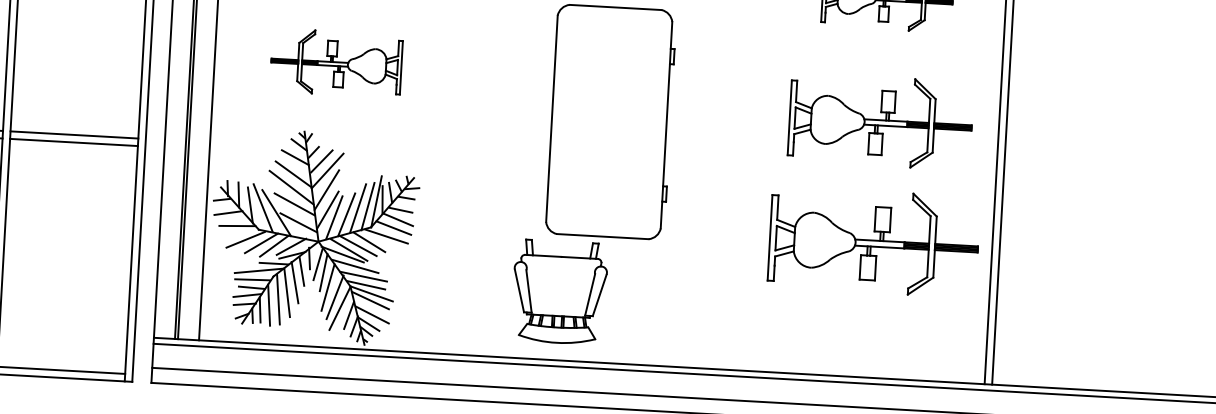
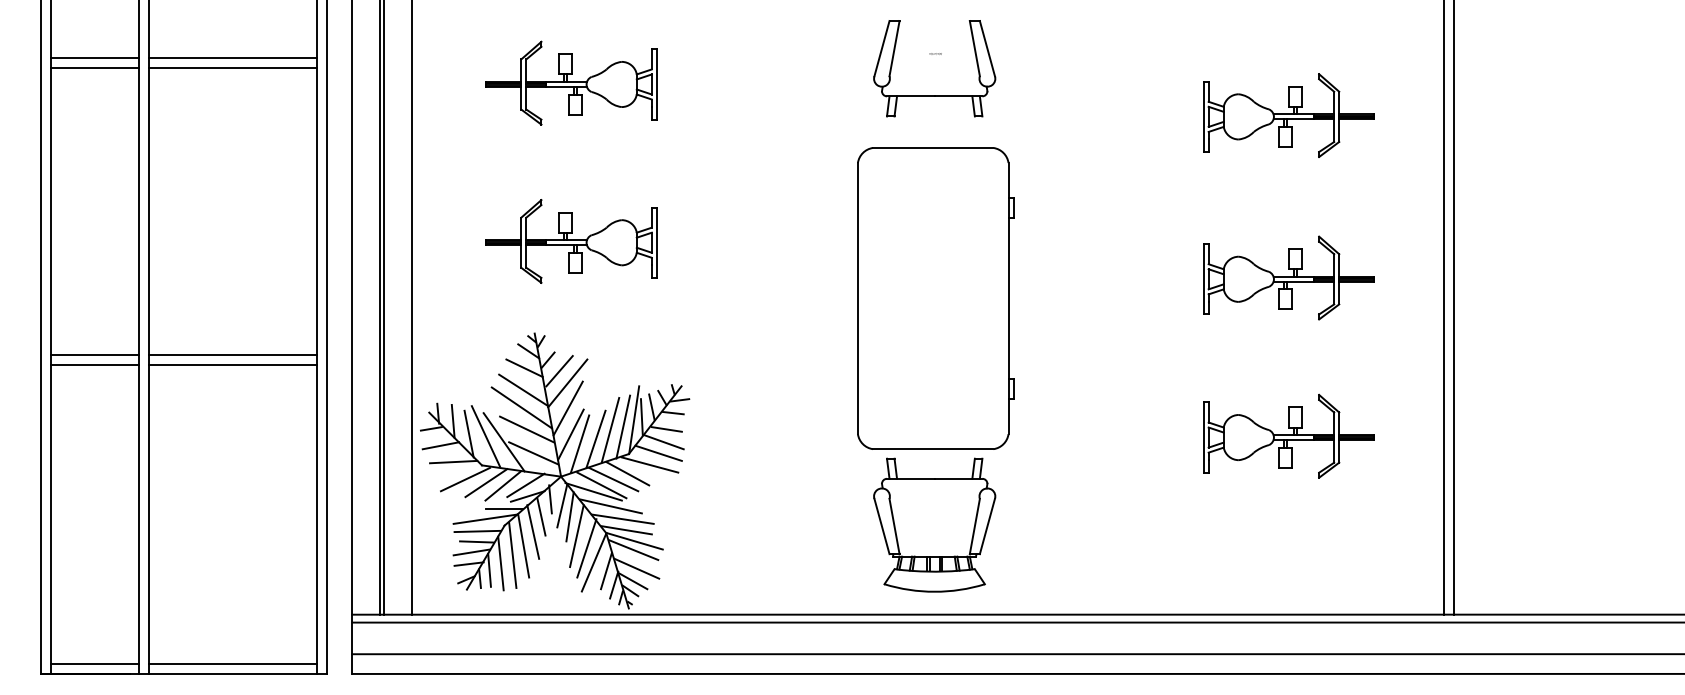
part: (880, 121) -> (1288, 277), size x0.71
part: (873, 241) -> (1288, 435), size x0.62
part: (559, 291) -> (934, 524), moved

